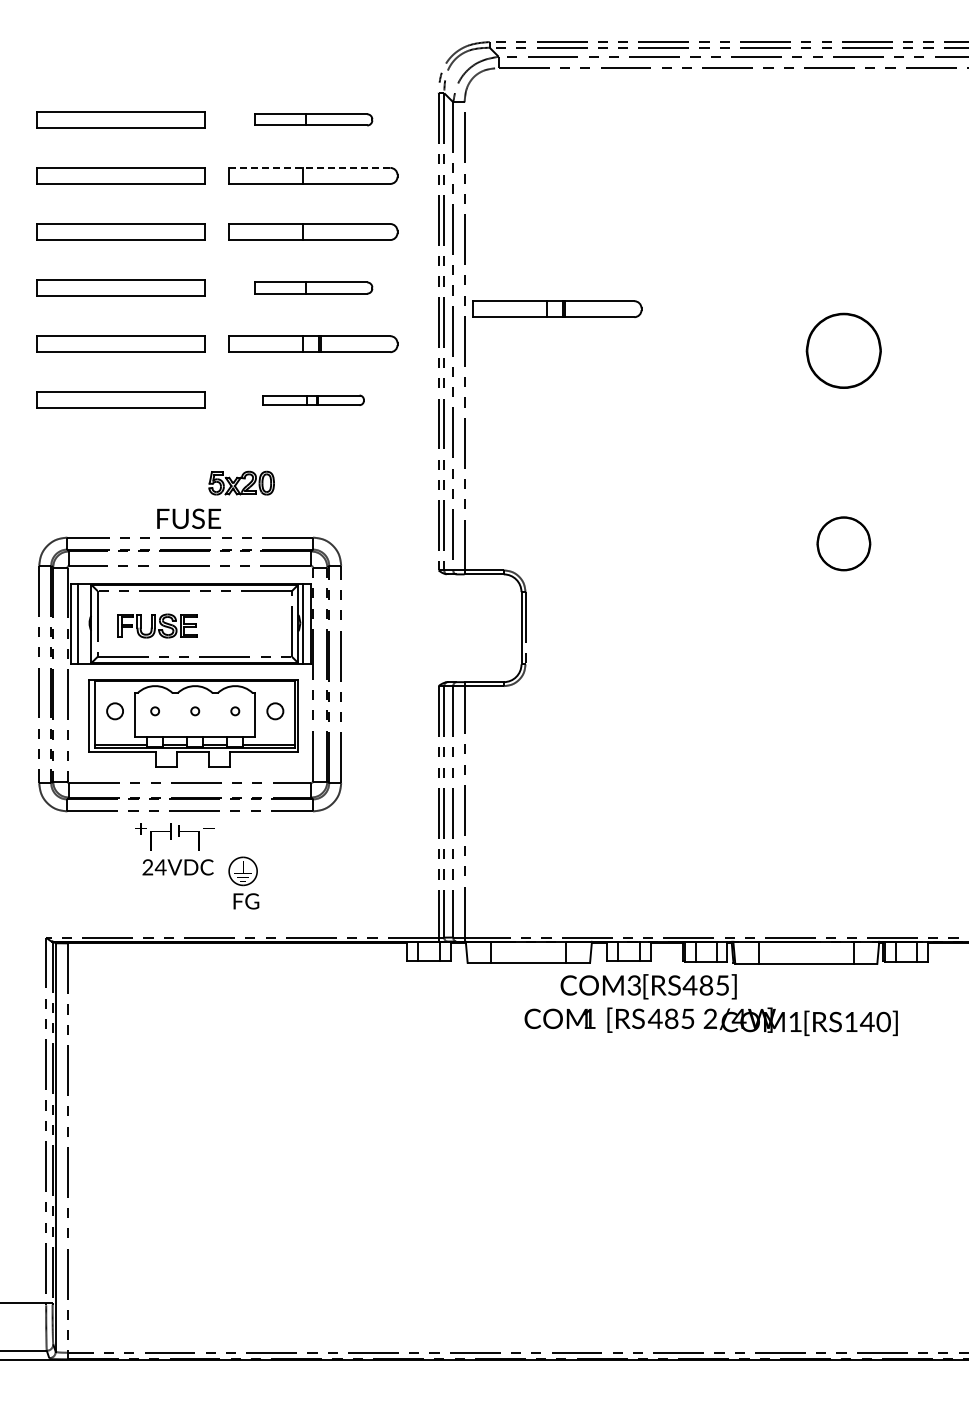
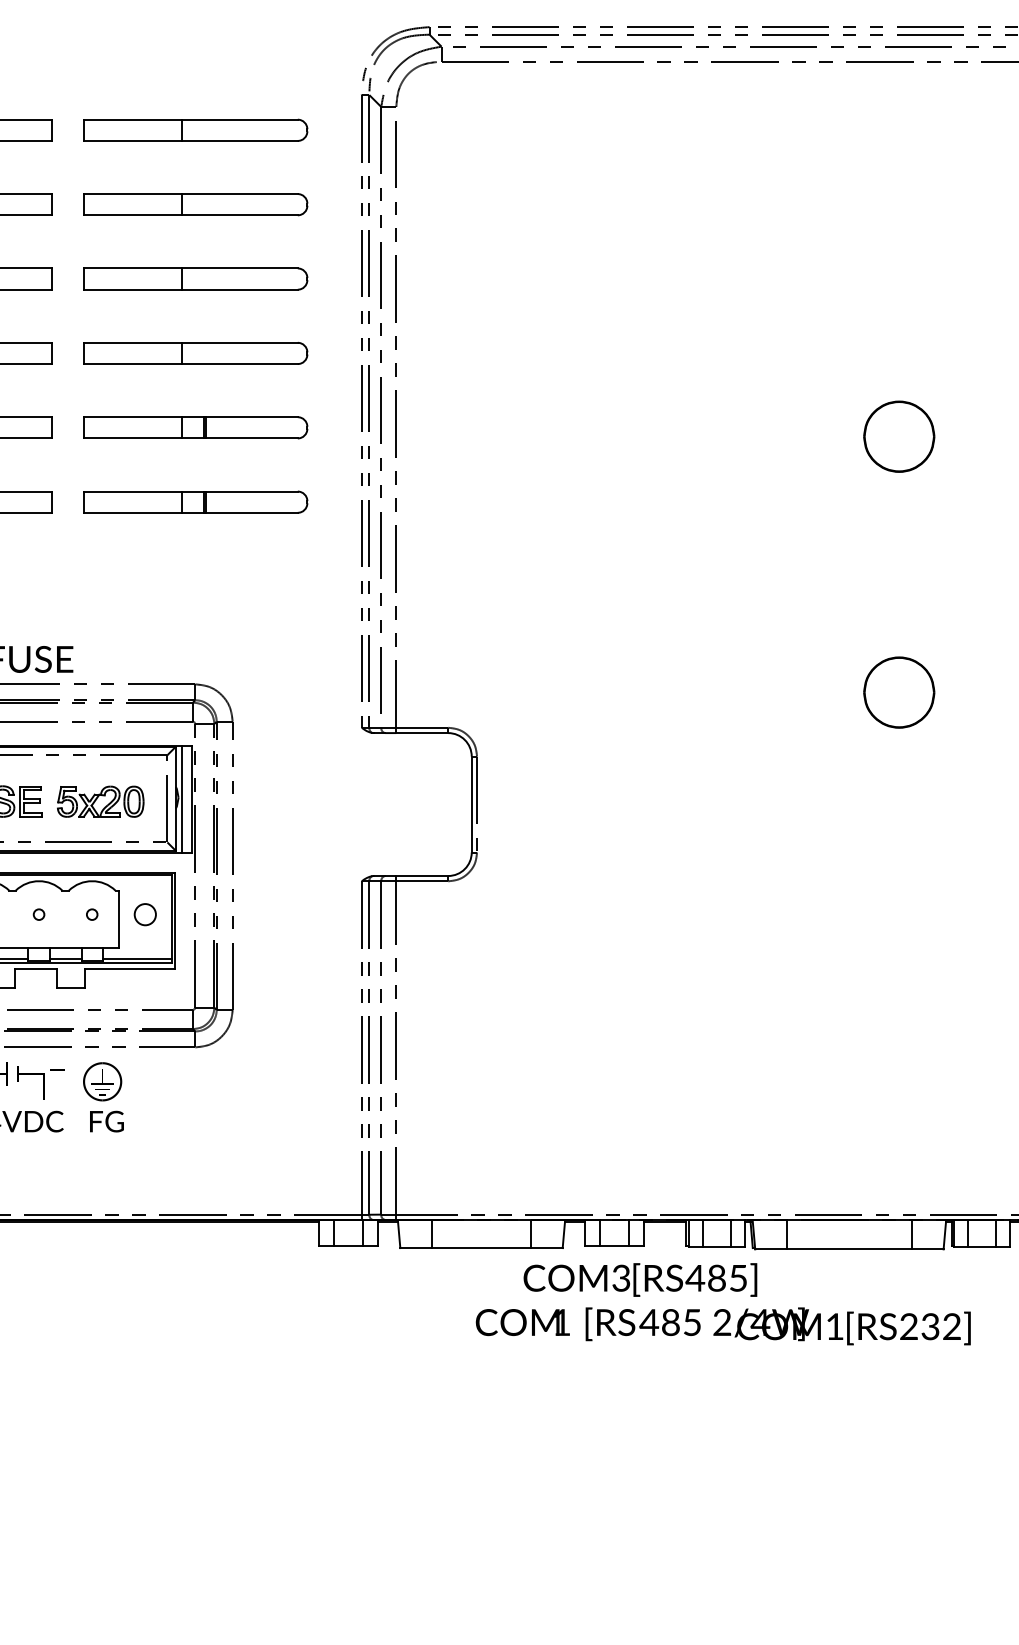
part: (313, 119) -> (195, 129), size x1.43
line: (309, 167) -> (190, 193), dashed -> solid
part: (313, 287) -> (195, 352), size x1.43
part: (557, 308) -> (519, 380), removed
part: (843, 350) -> (898, 436), size x0.71
part: (313, 400) -> (195, 502), size x1.67
part: (241, 482) -> (100, 800), moved
text: (243, 882) -> (103, 1096), moved
text: (867, 1021) -> (930, 1325), [RS140] -> [RS232]

